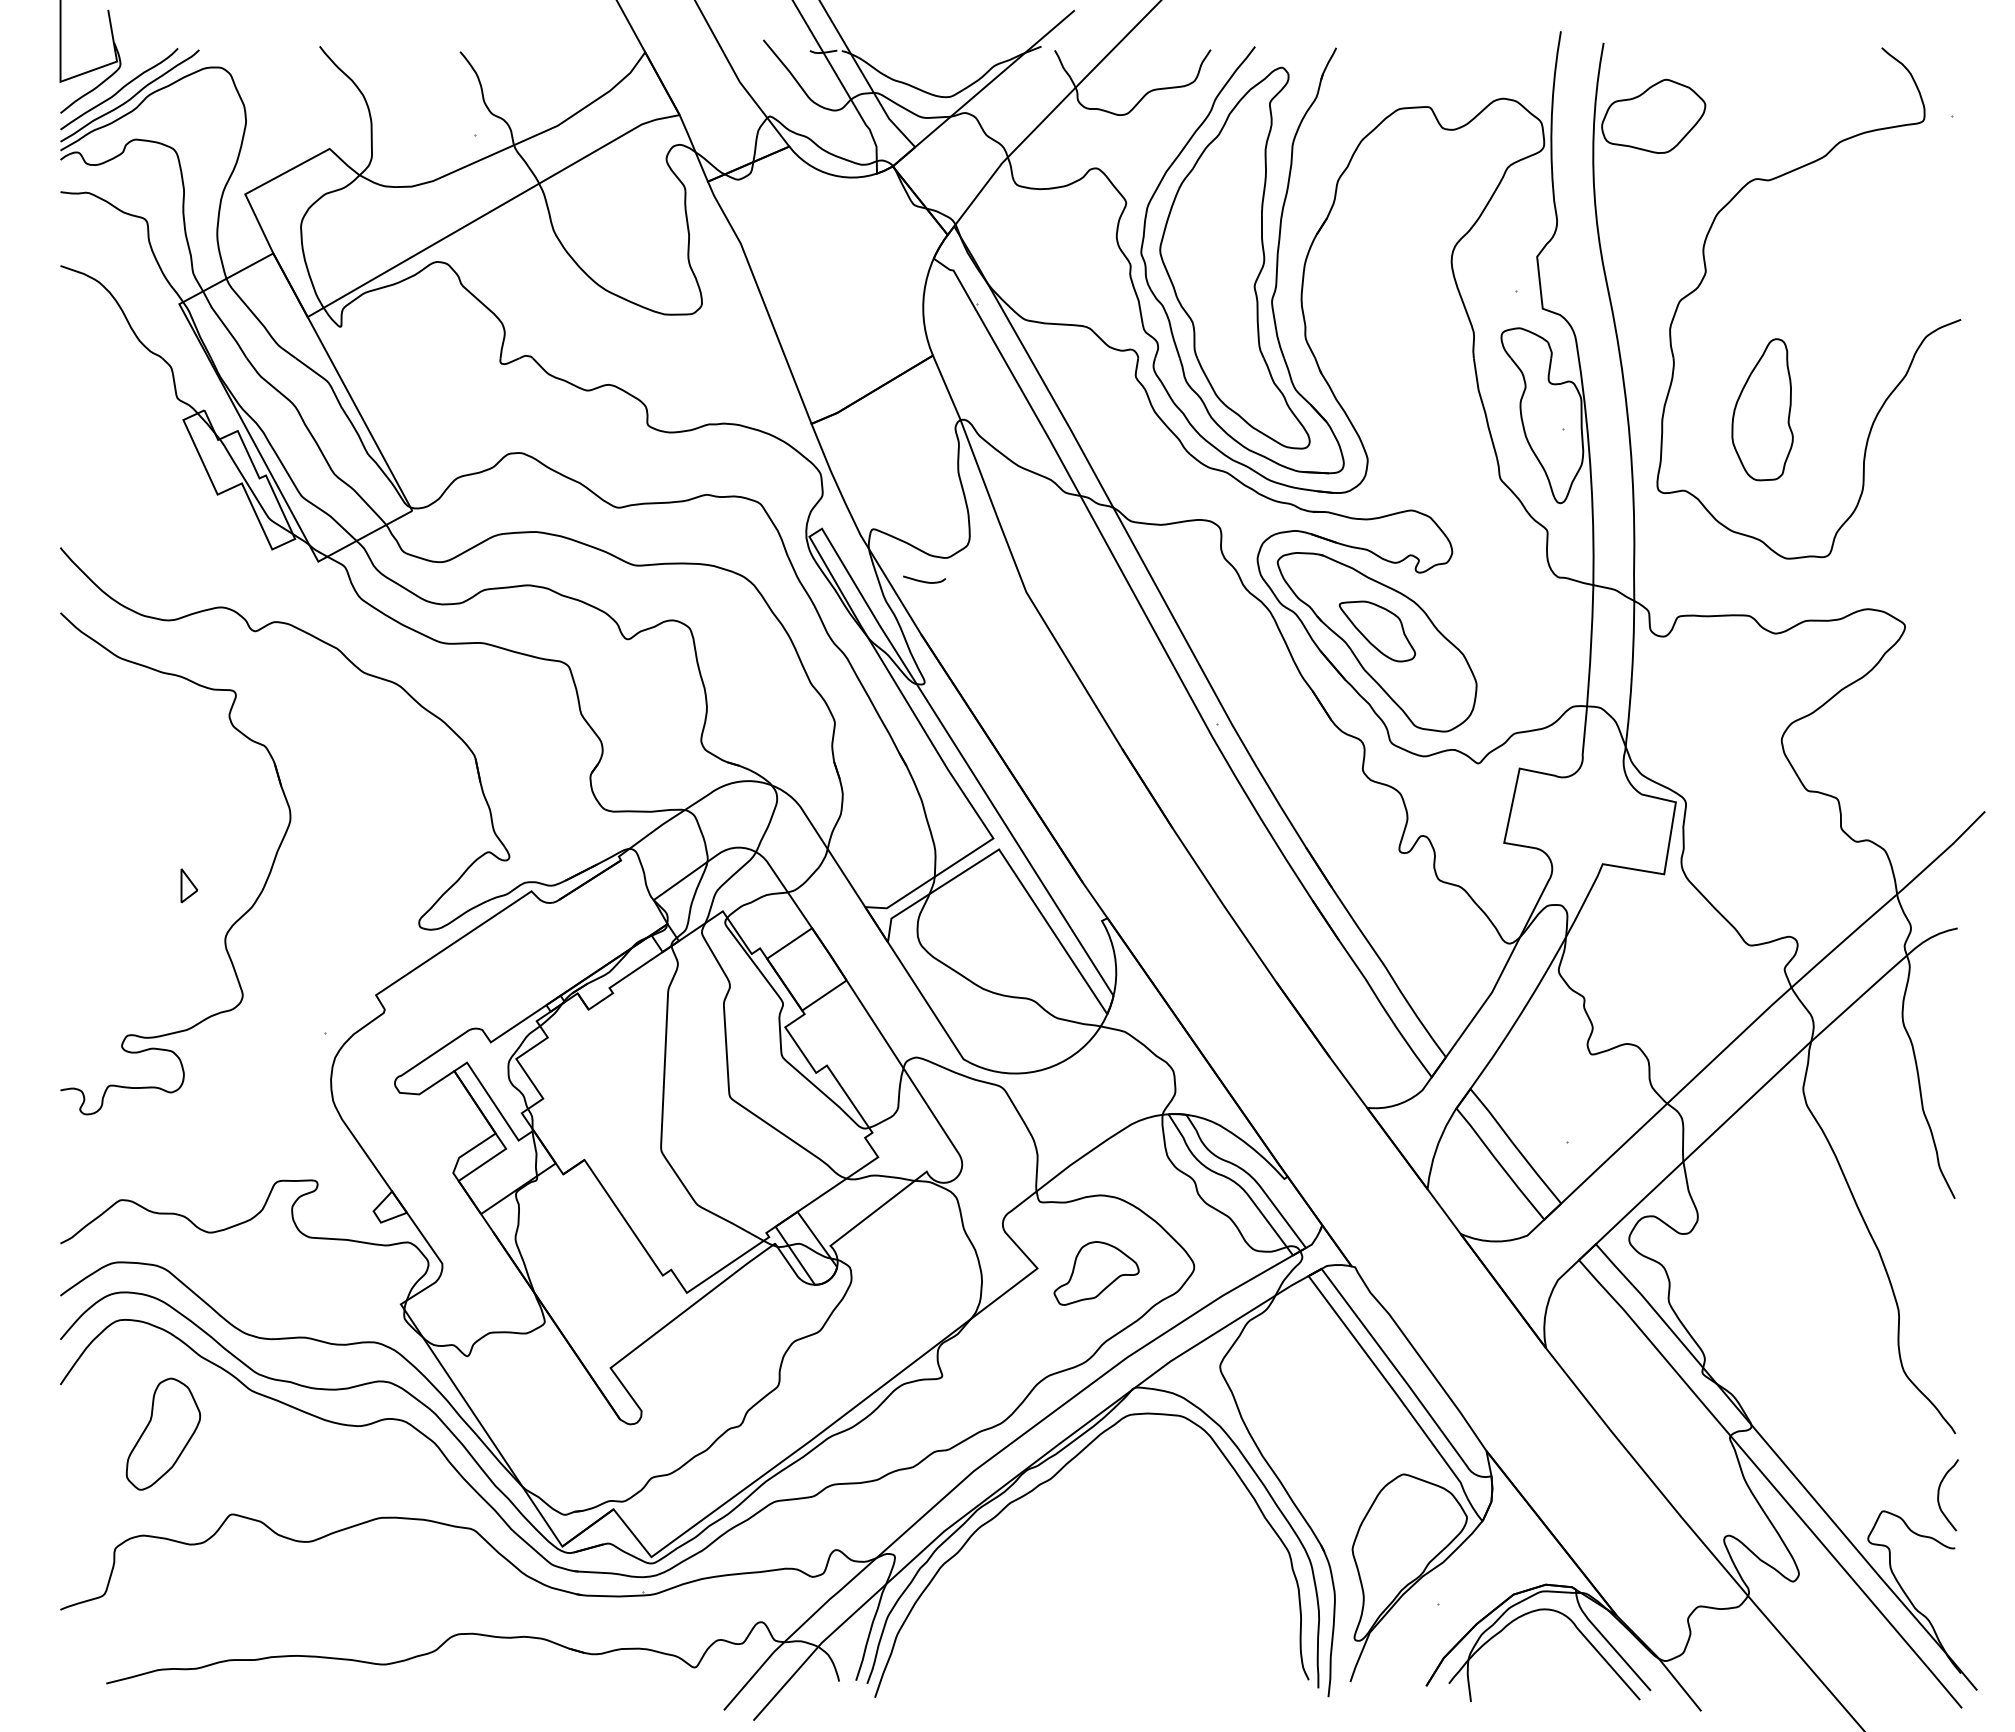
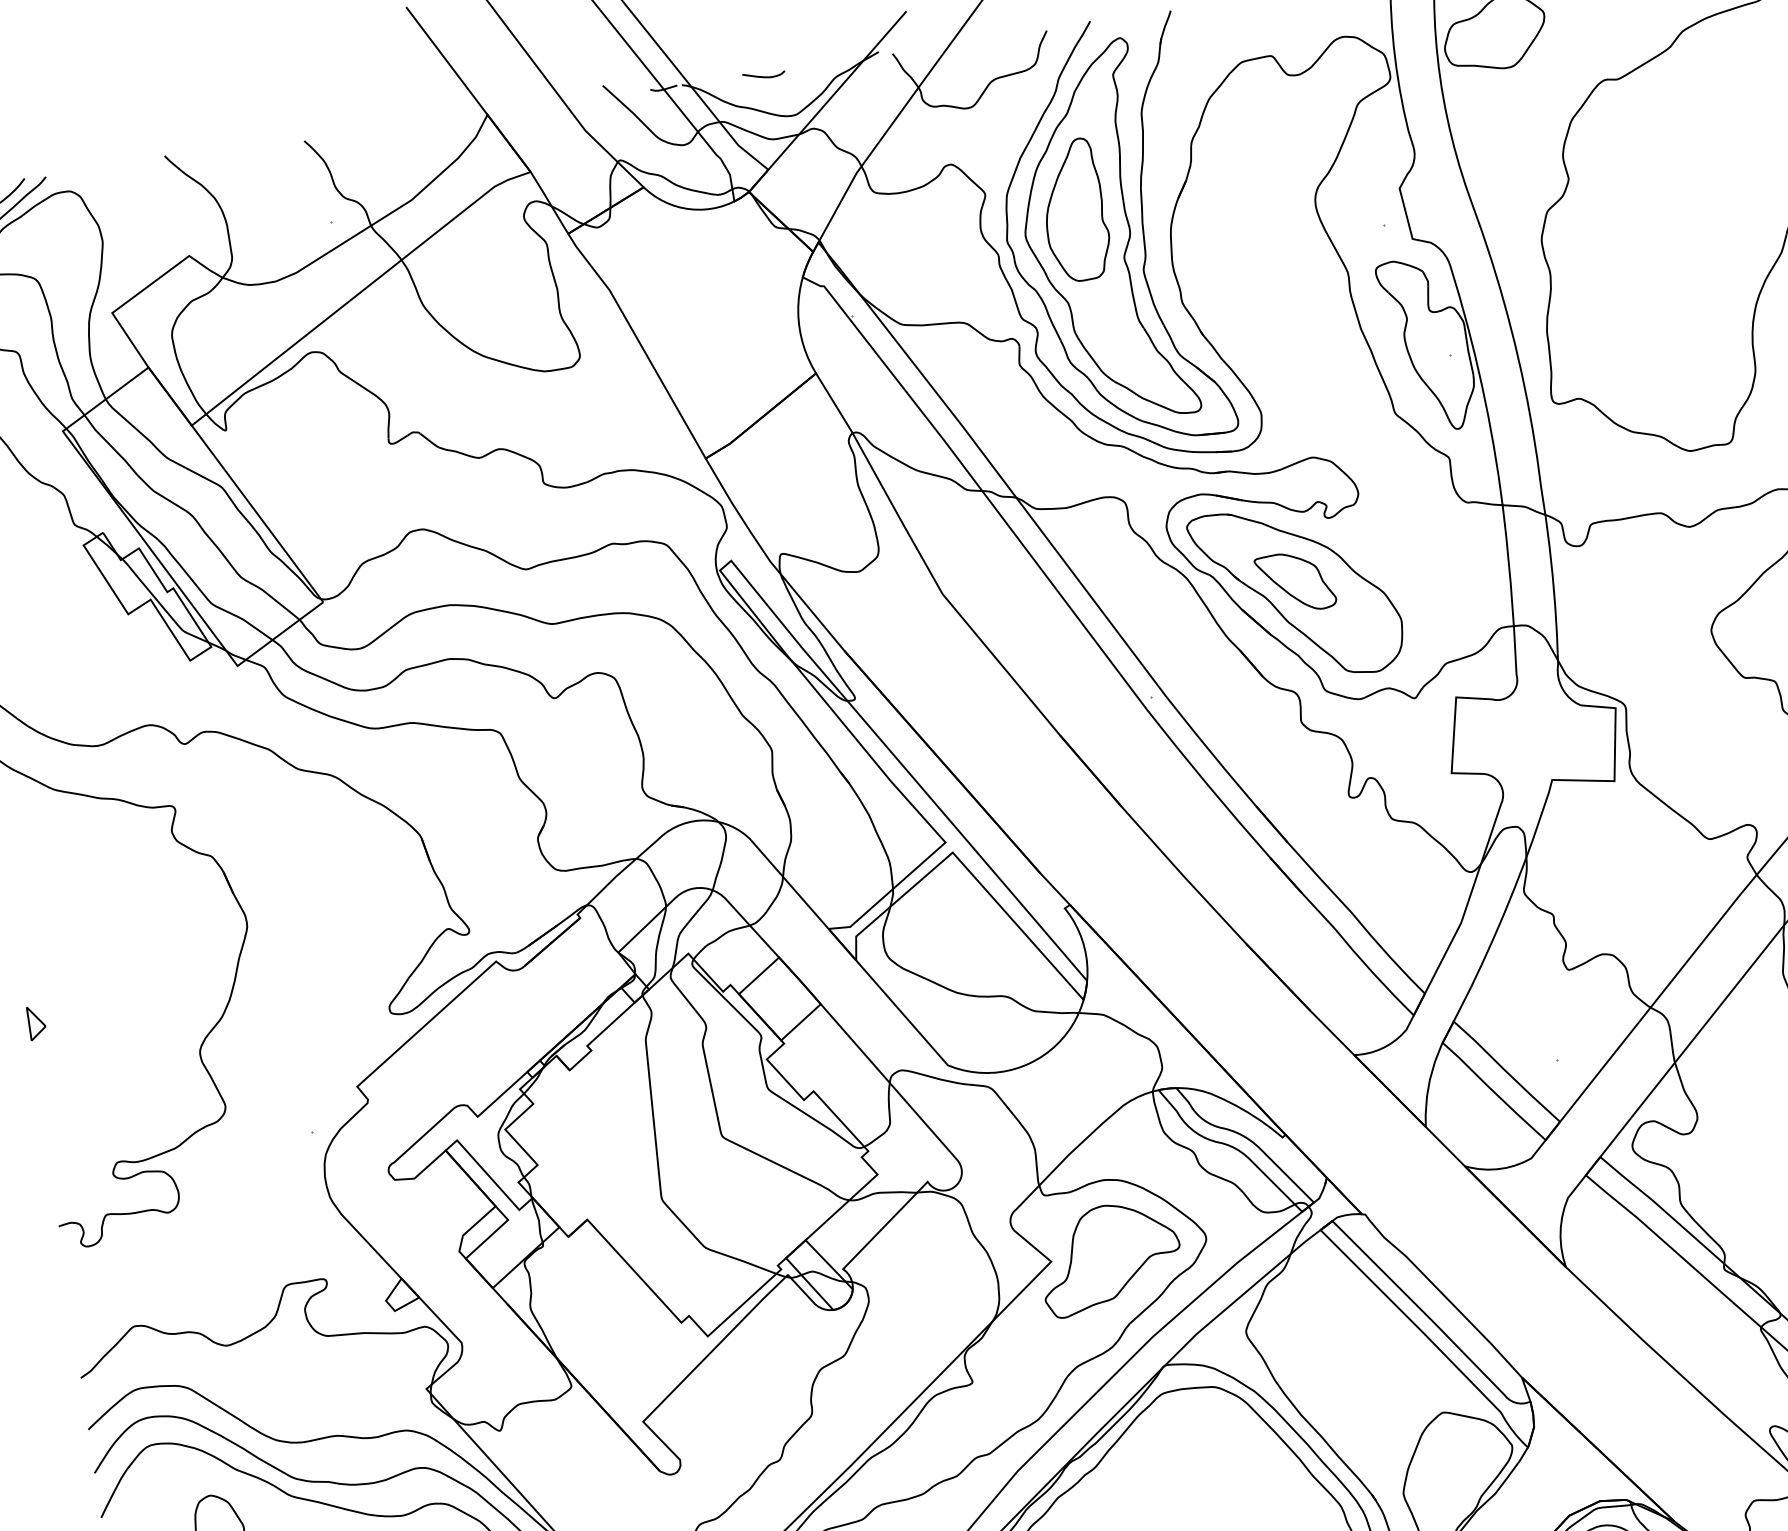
part: (1762, 409) -> (1074, 210), moved
curve: (923, 580) -> (763, 75), moved
part: (188, 885) -> (36, 1022), moved
part: (1096, 1273) -> (1110, 1258), size x1.67

